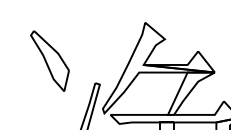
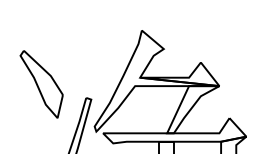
part: (49, 61) -> (41, 84), moved

